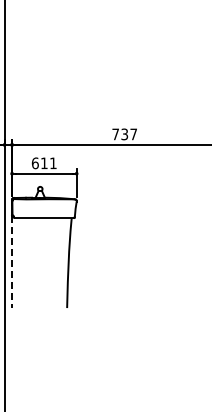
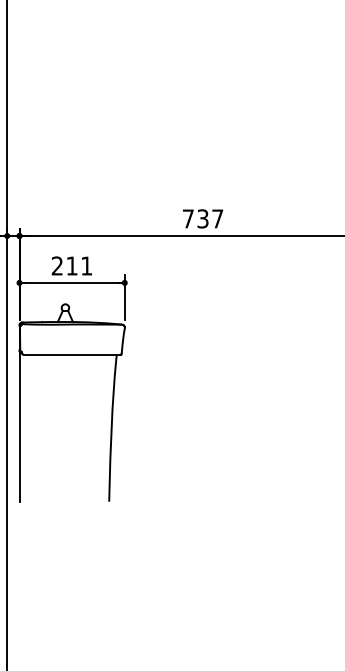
text: (34, 163) -> (56, 266), 611 -> 211
line: (12, 262) -> (20, 427), dashed -> solid

